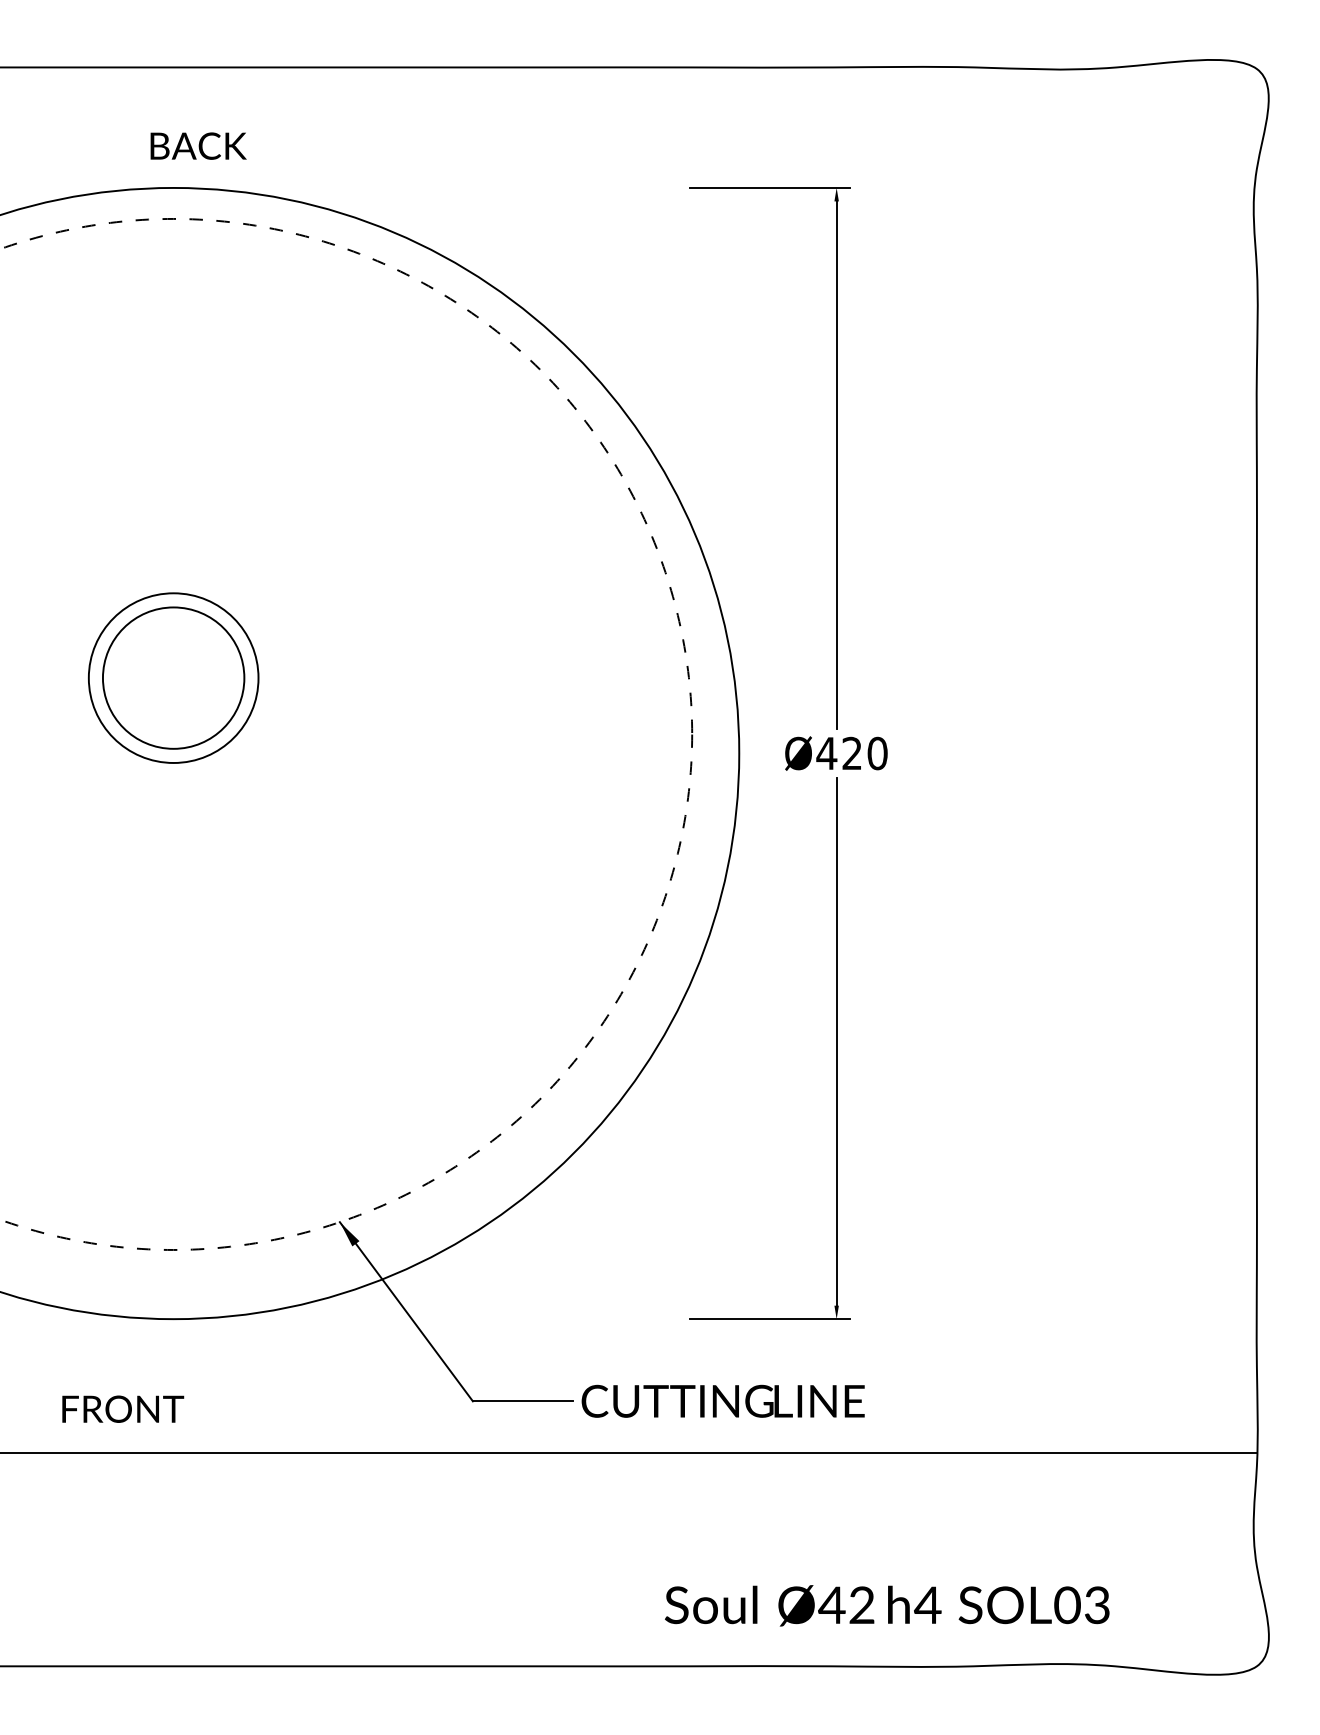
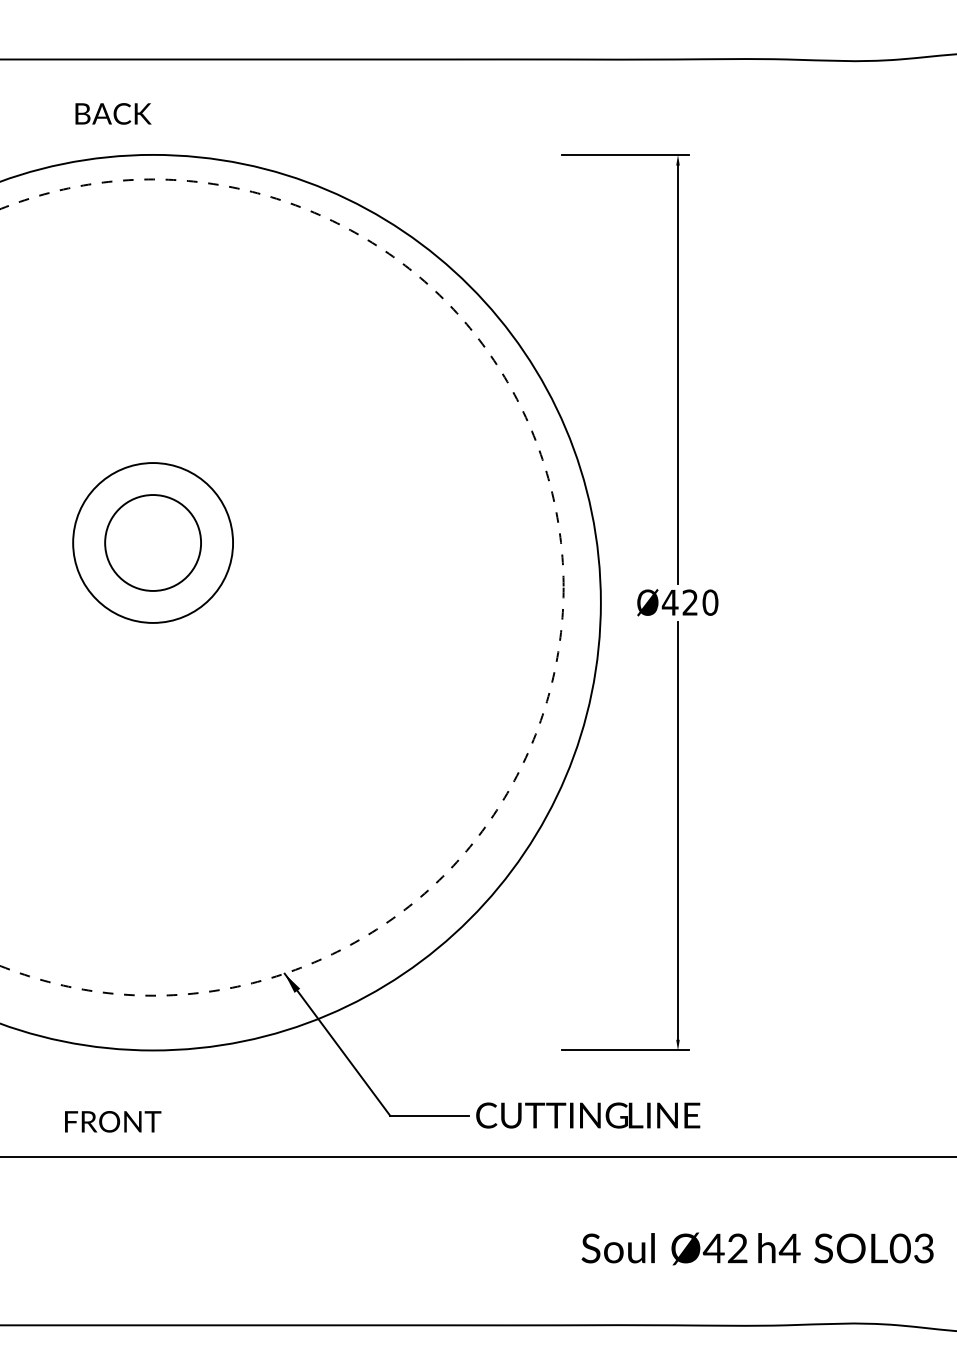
text: (198, 145) -> (113, 113), moved
circle: (173, 677) -> (152, 542), size x0.71
circle: (173, 678) -> (152, 543), size x1.43
text: (887, 1605) -> (757, 1248), moved

